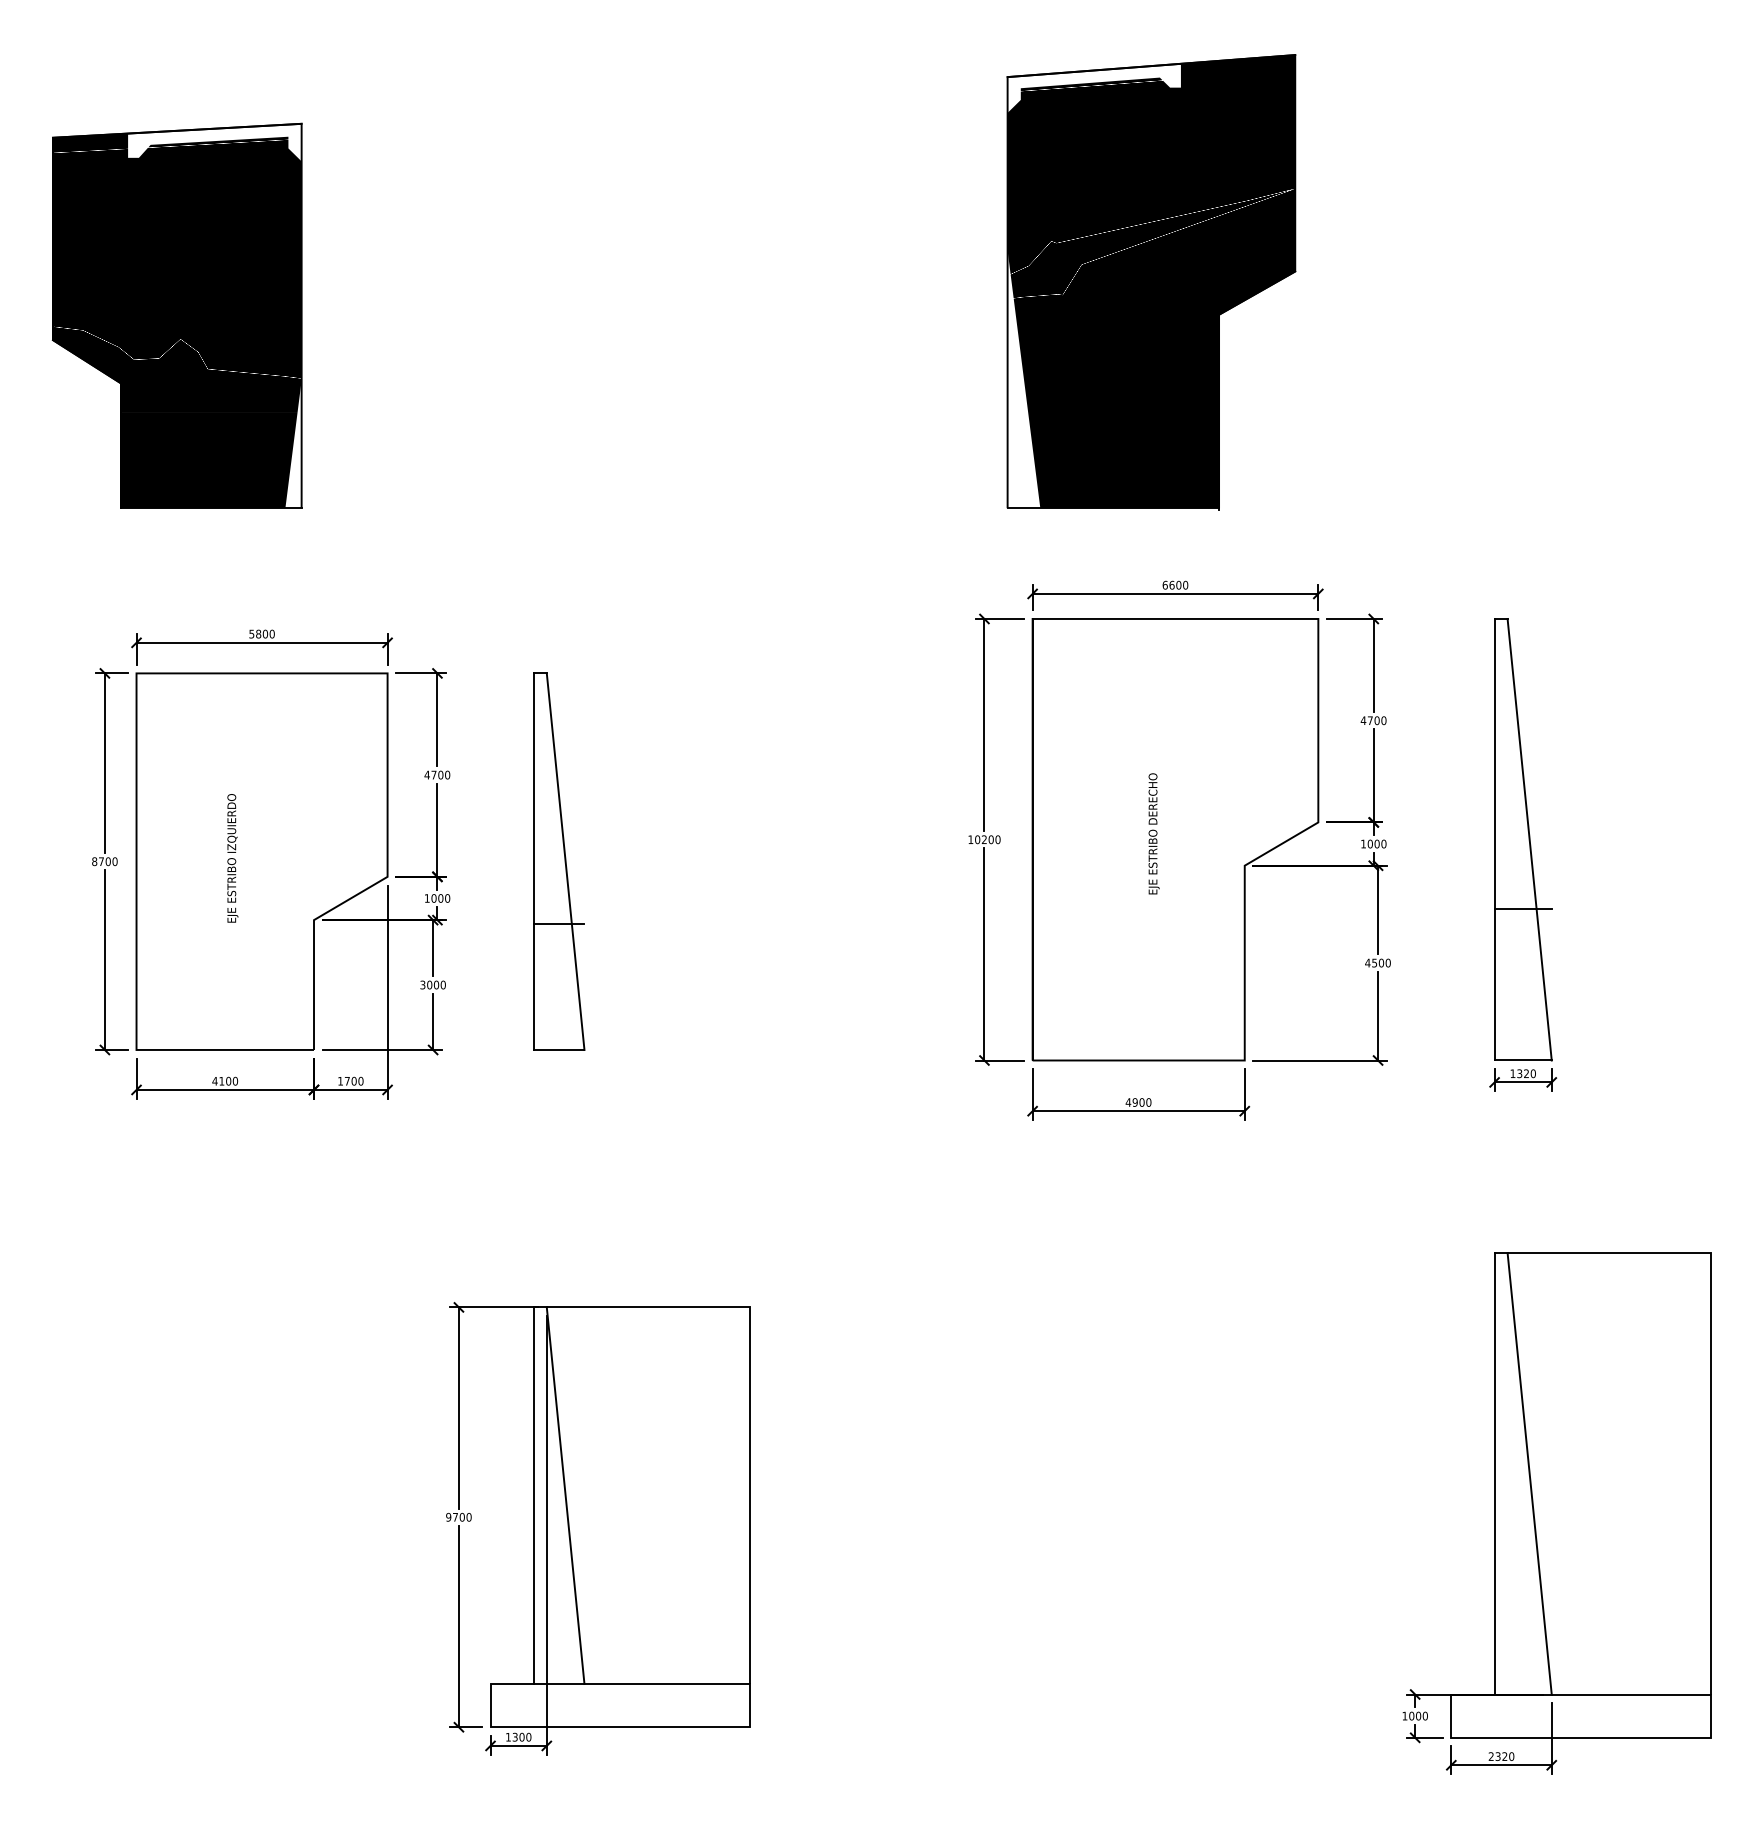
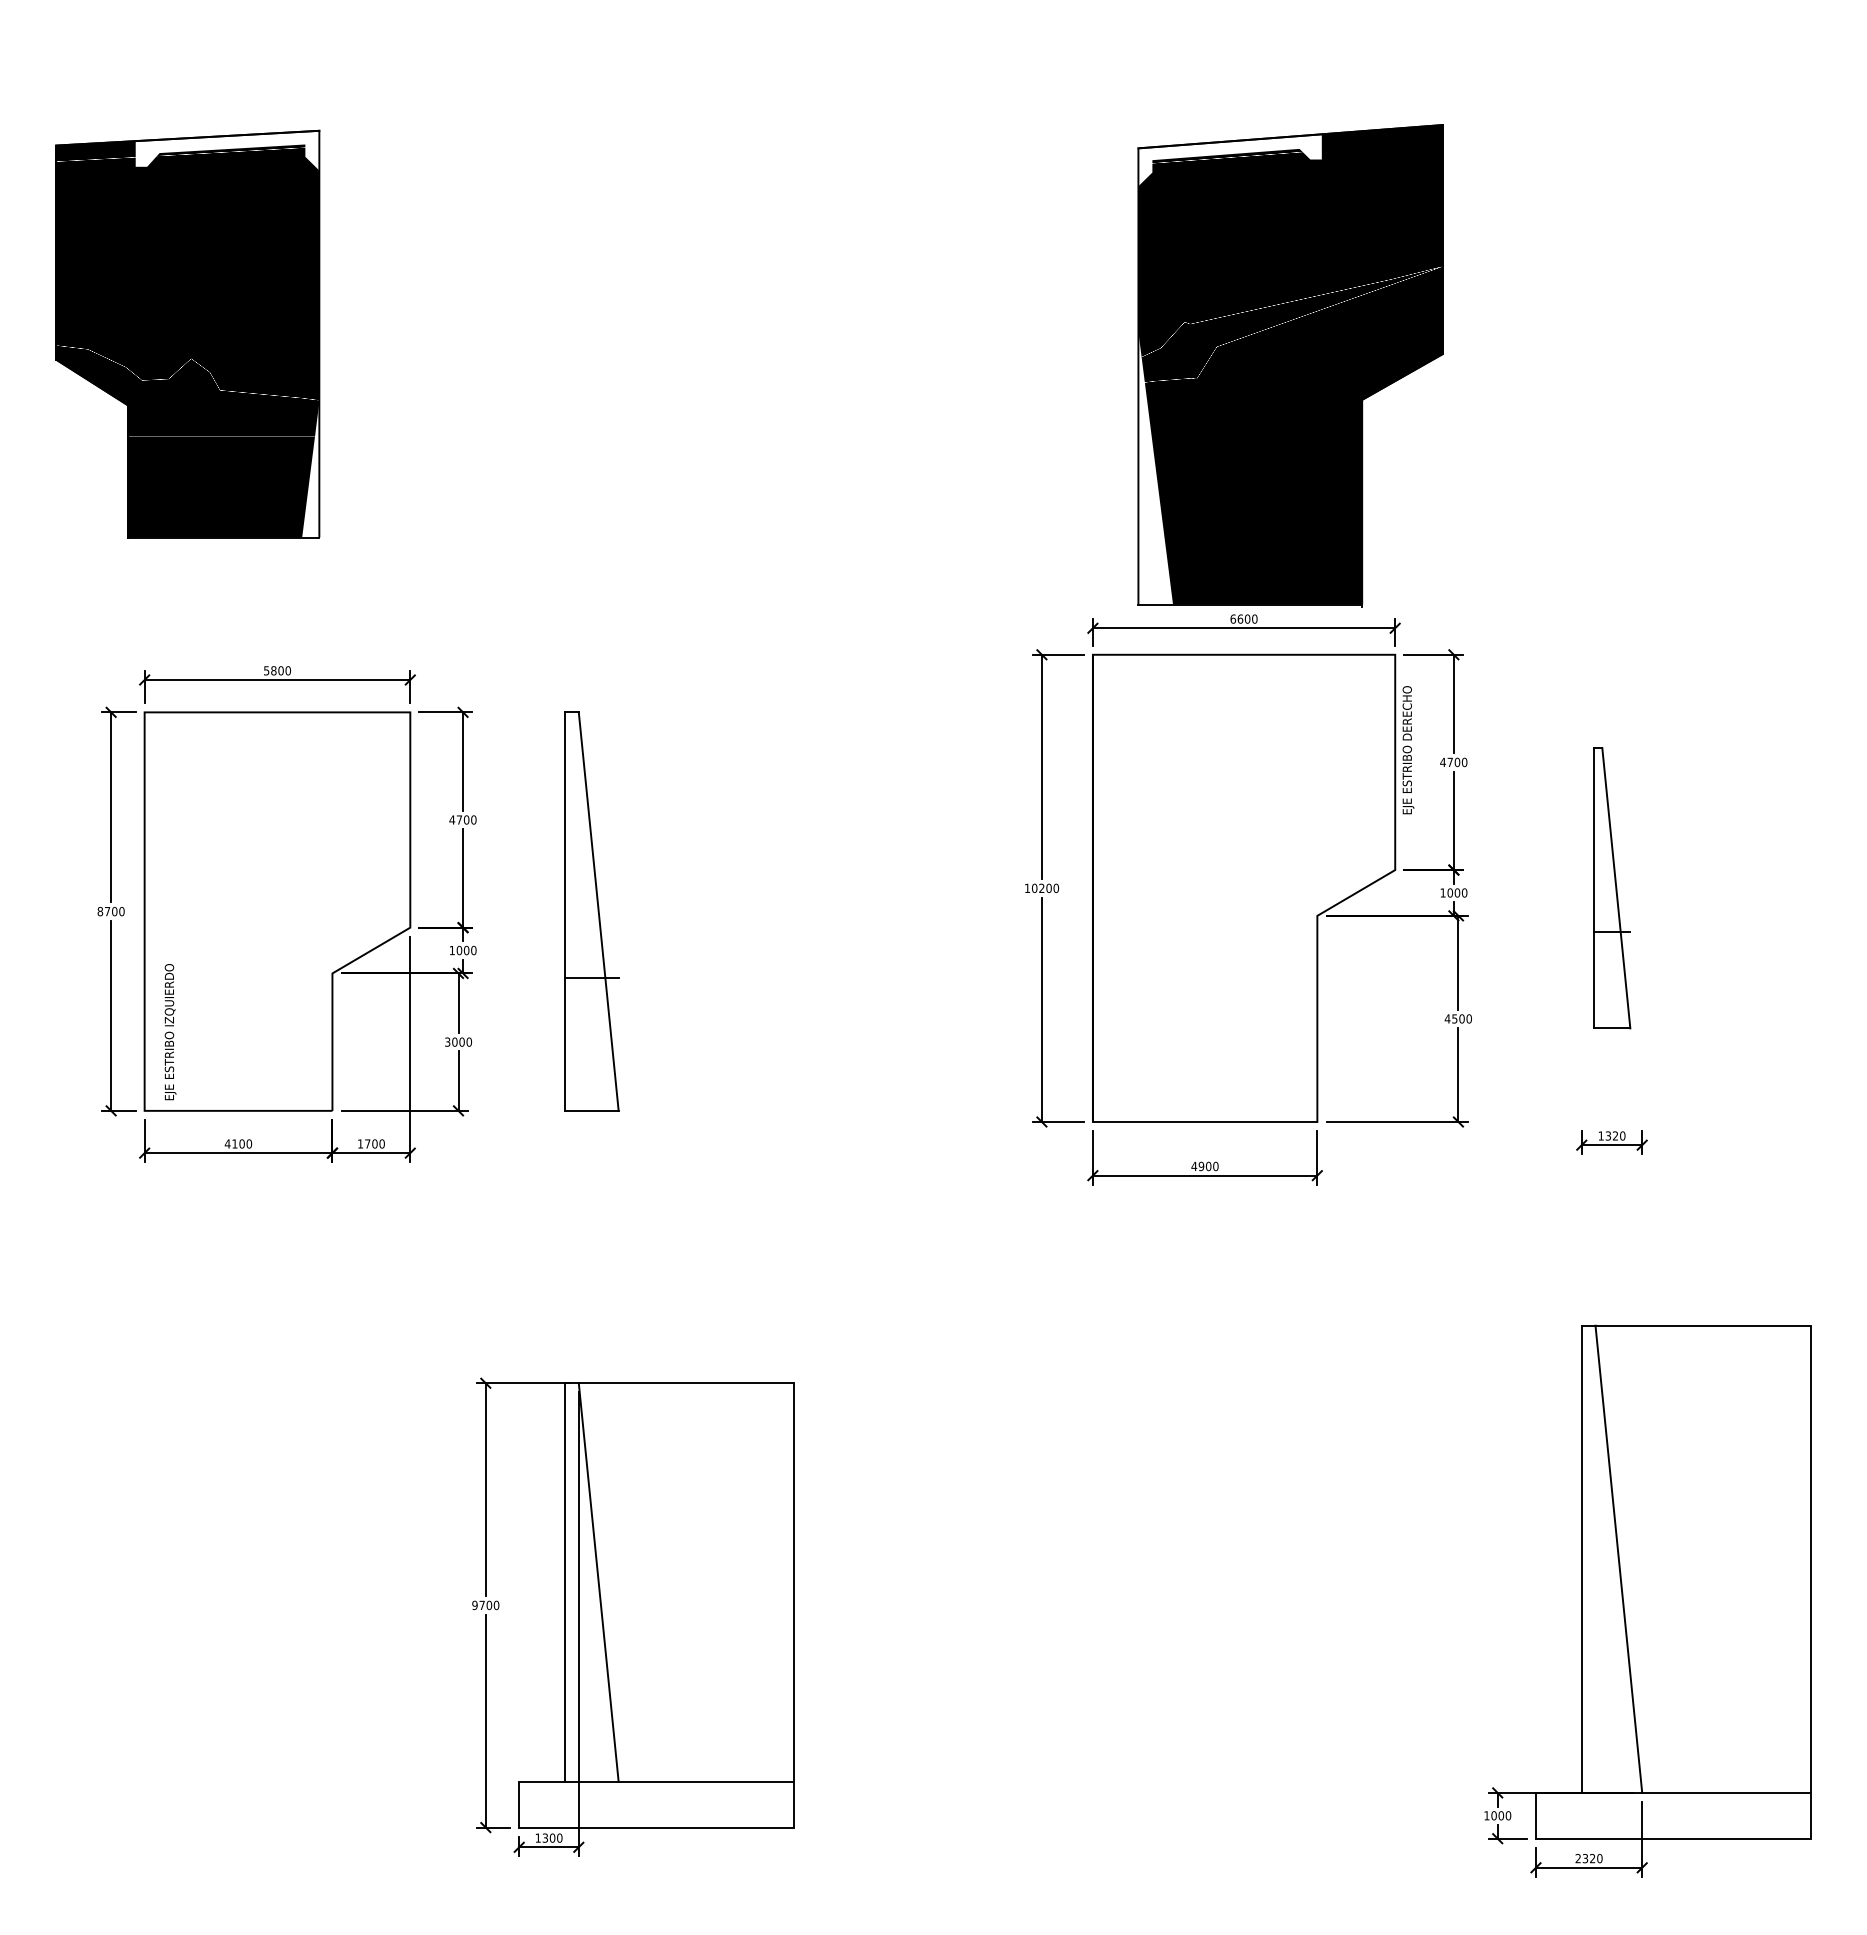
part: (1151, 282) -> (1290, 365), moved
text: (1154, 834) -> (1408, 750), moved
part: (1523, 838) -> (1612, 887), size x0.6
text: (232, 858) -> (170, 1032), moved

